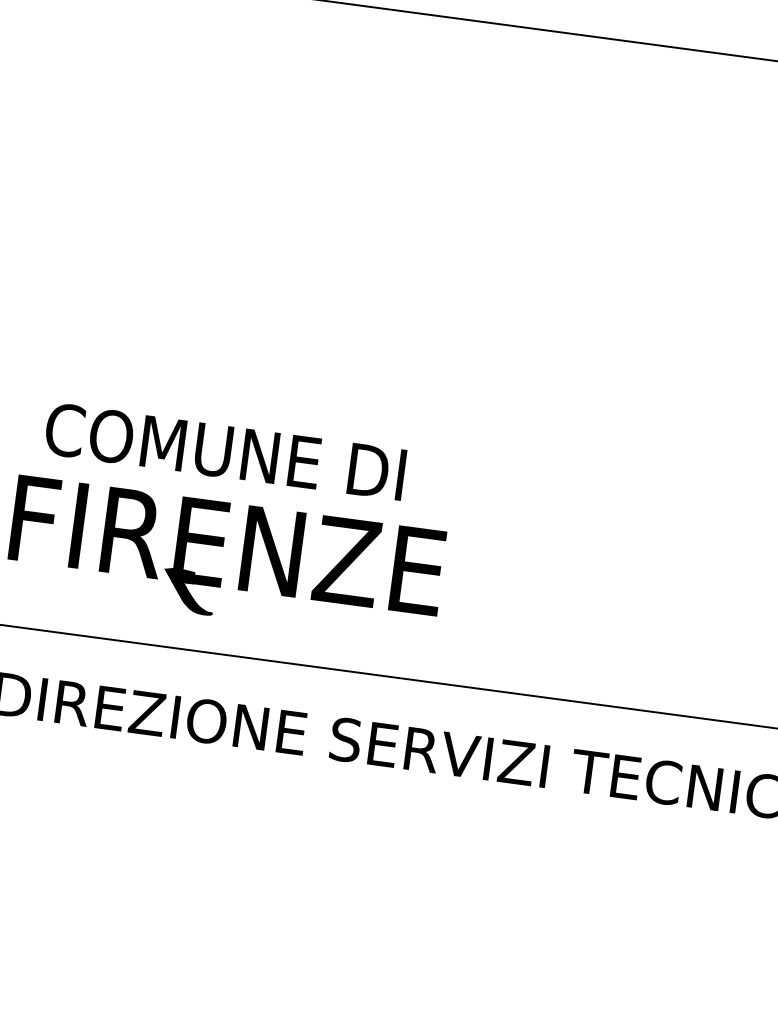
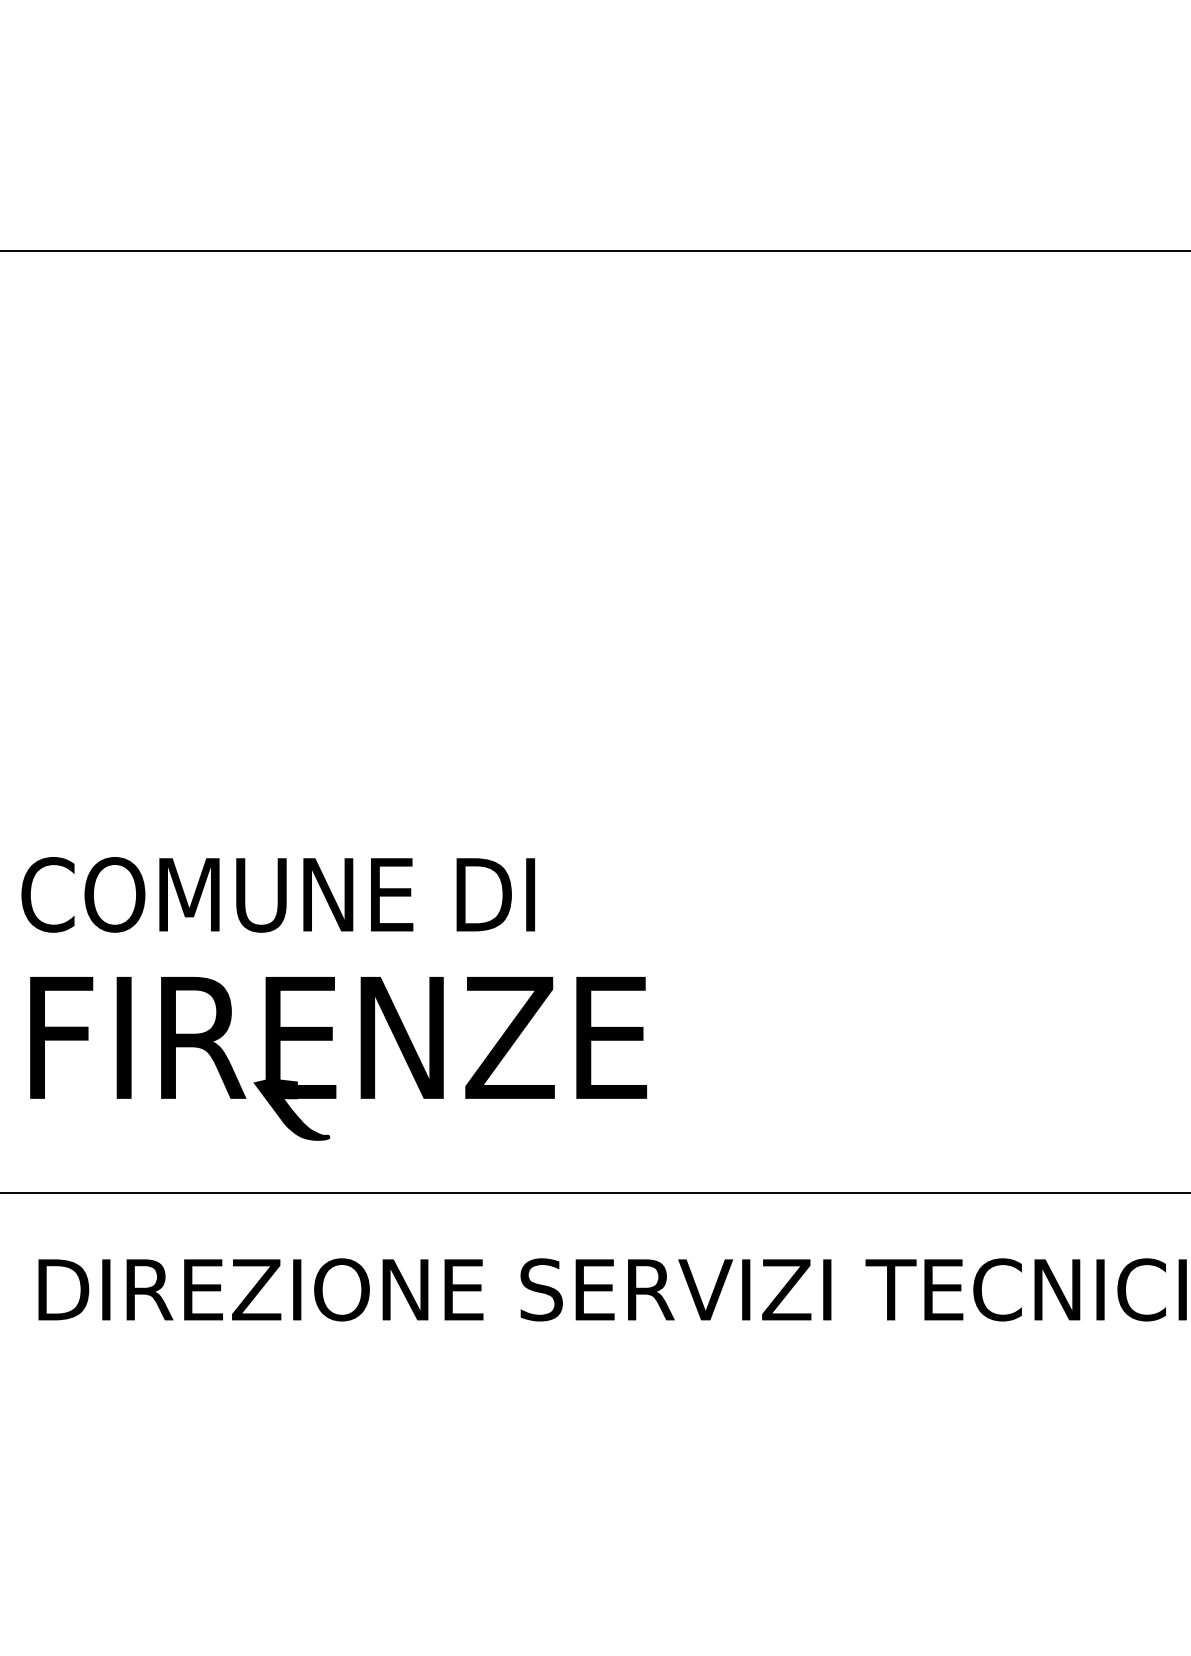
text: (224, 451) -> (277, 894), moved

